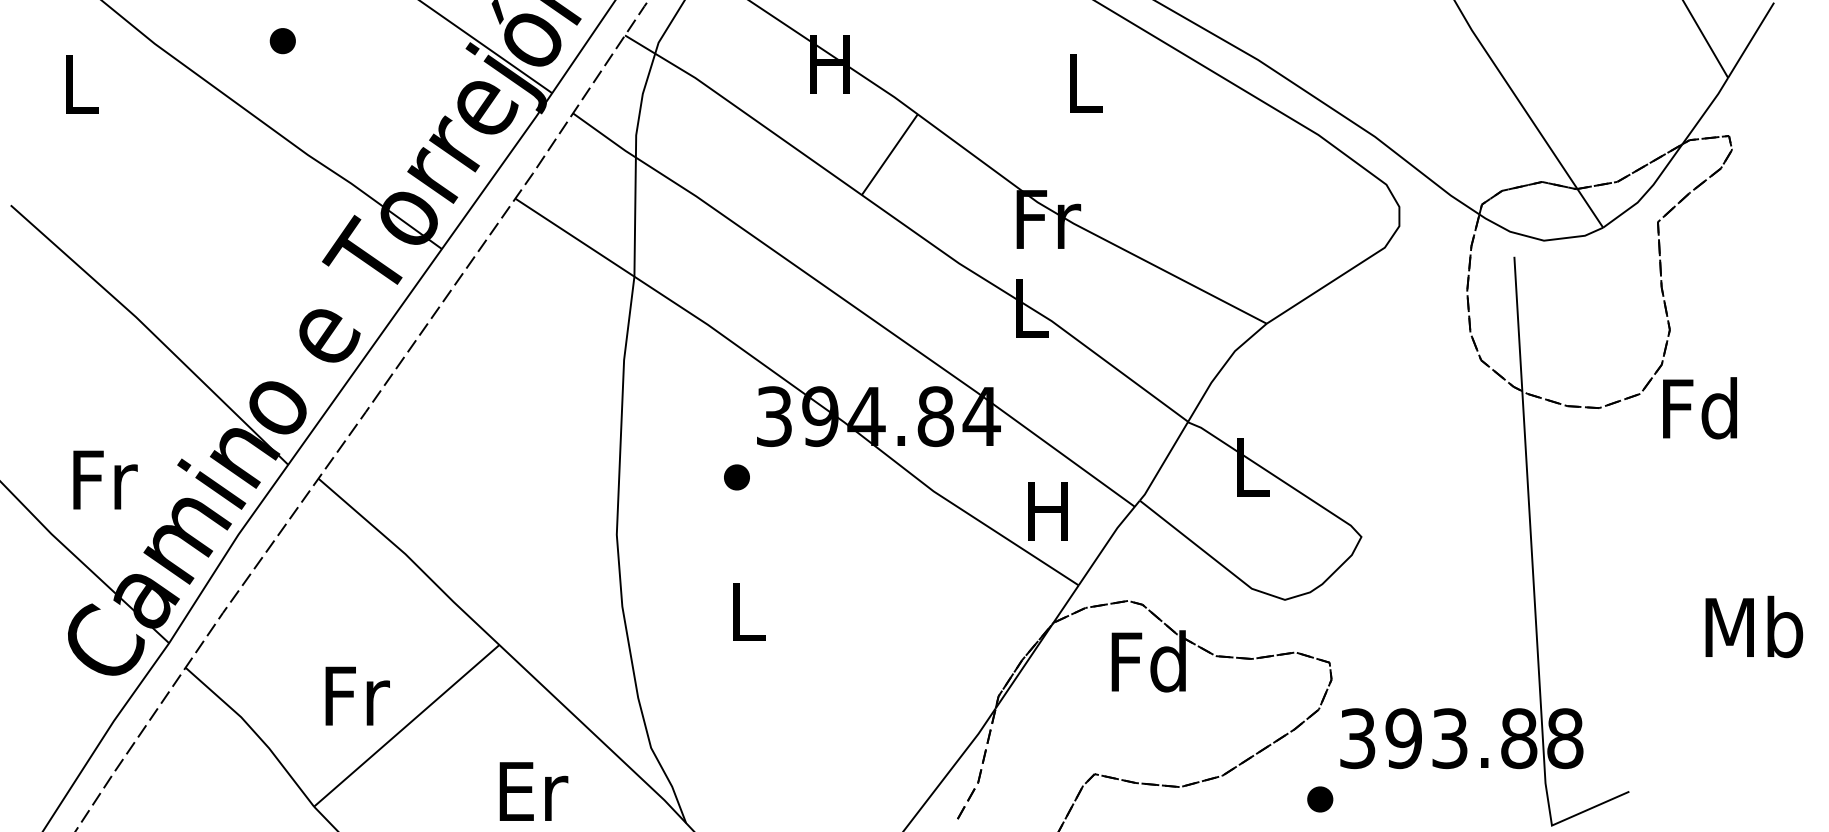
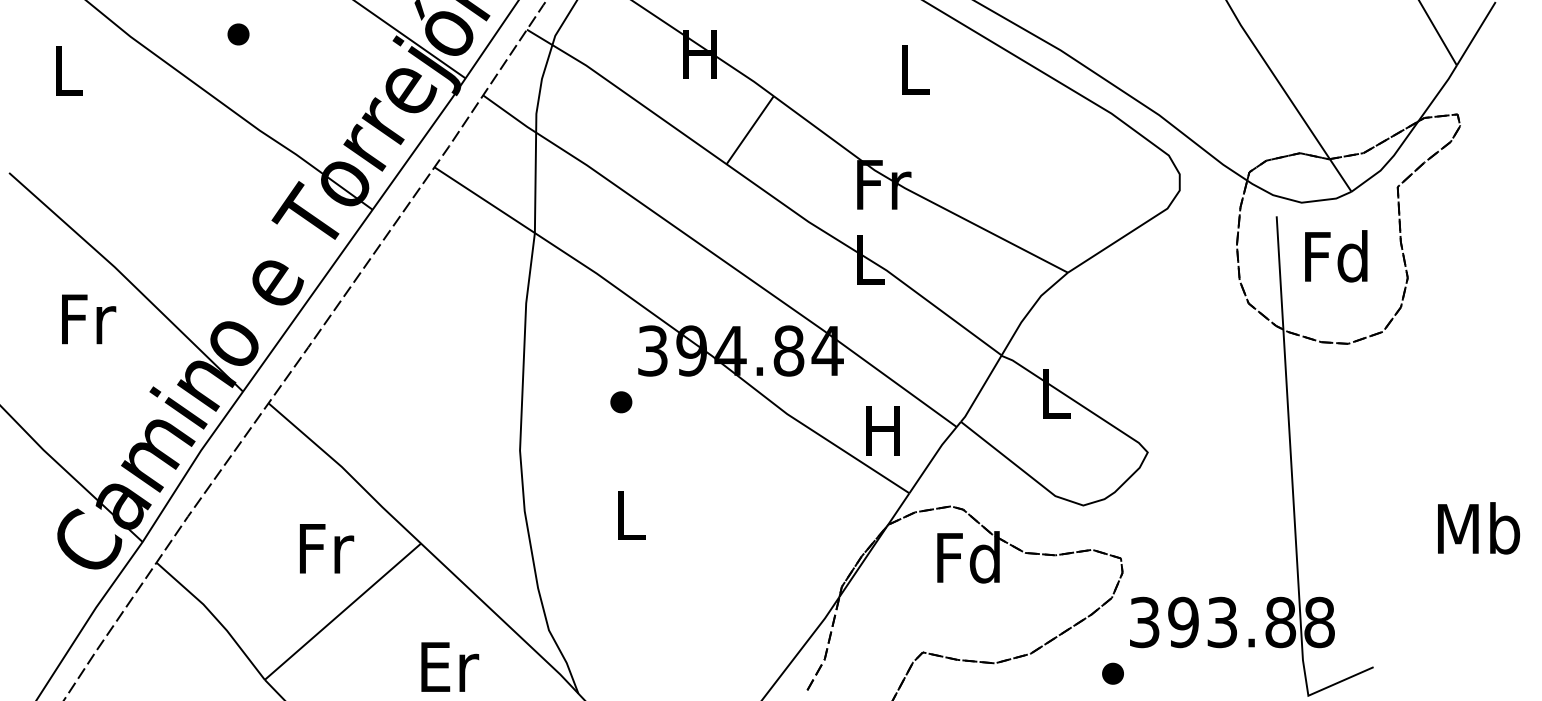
text: (1699, 408) -> (1335, 256), moved
text: (105, 479) -> (89, 318), moved
text: (357, 695) -> (326, 548), moved

